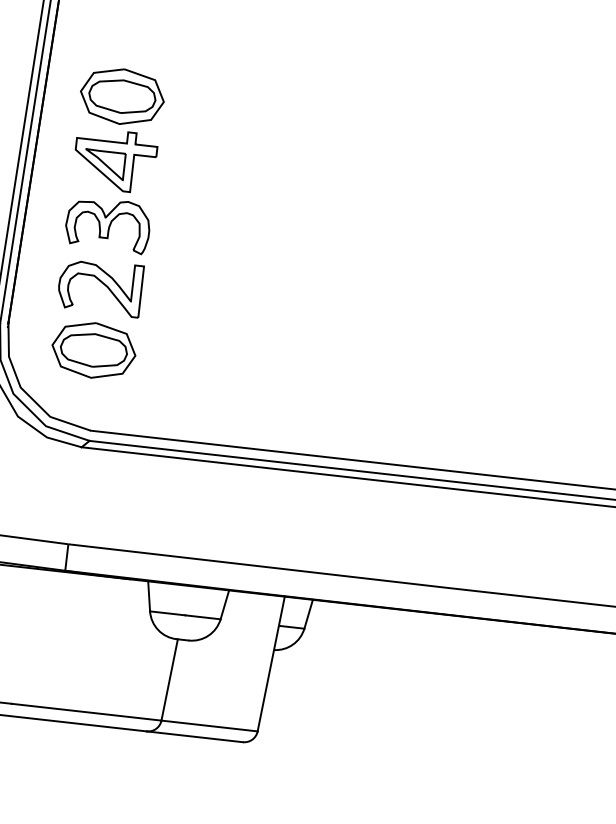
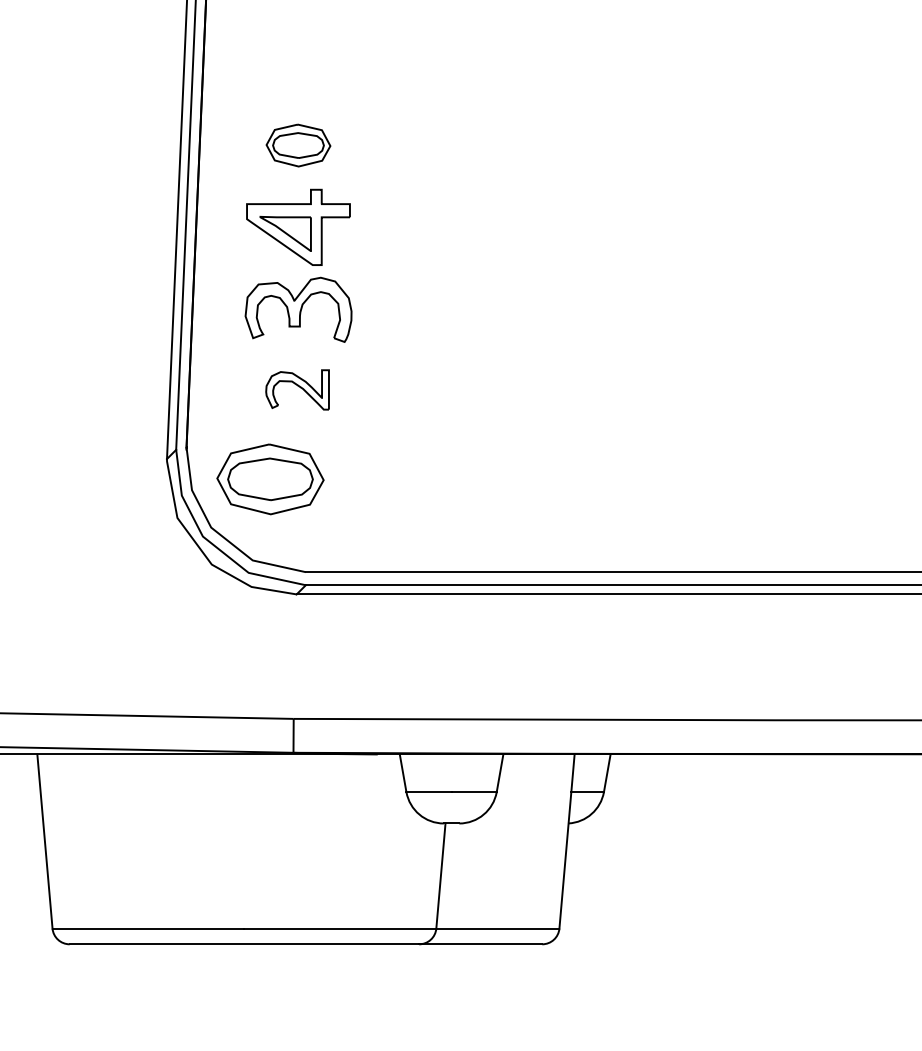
part: (122, 96) -> (298, 145), size x0.6
part: (100, 287) -> (297, 389), size x0.6
part: (93, 350) -> (270, 479), moved

